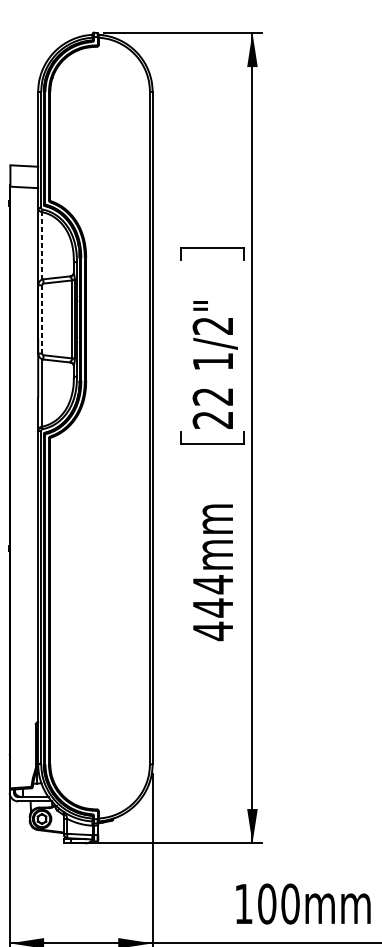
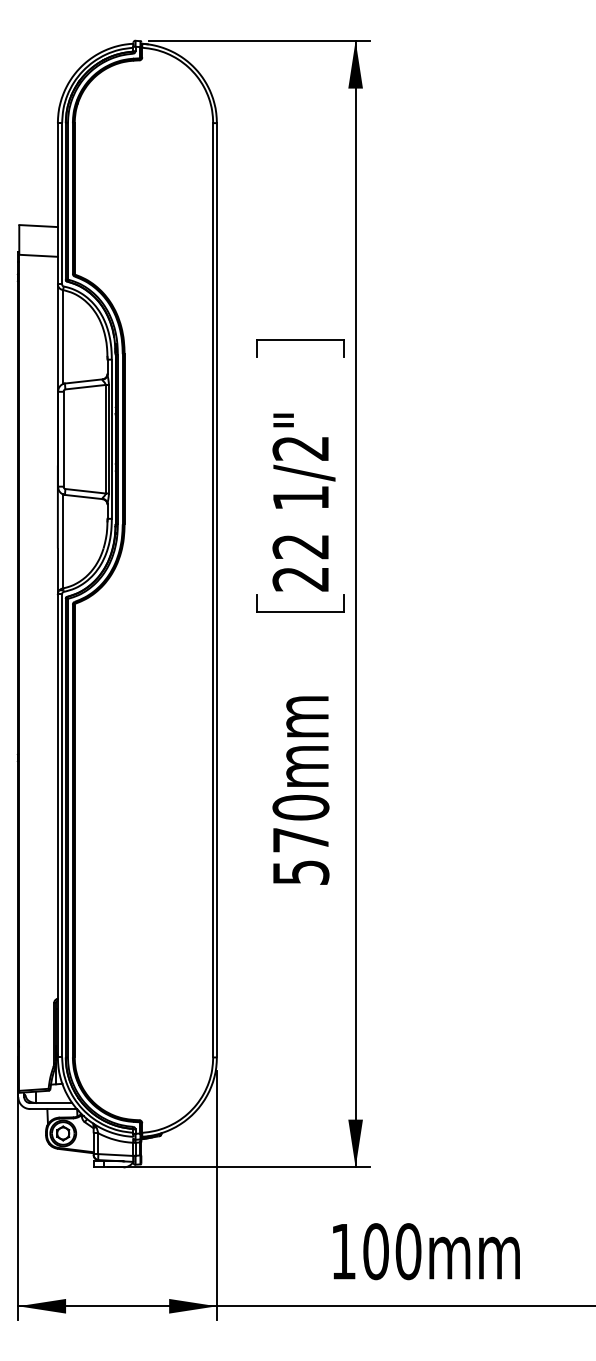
line: (42, 245) -> (63, 336), dashed -> solid
line: (42, 318) -> (63, 438), dashed -> solid
text: (212, 608) -> (300, 840), 444mm -> 570mm

